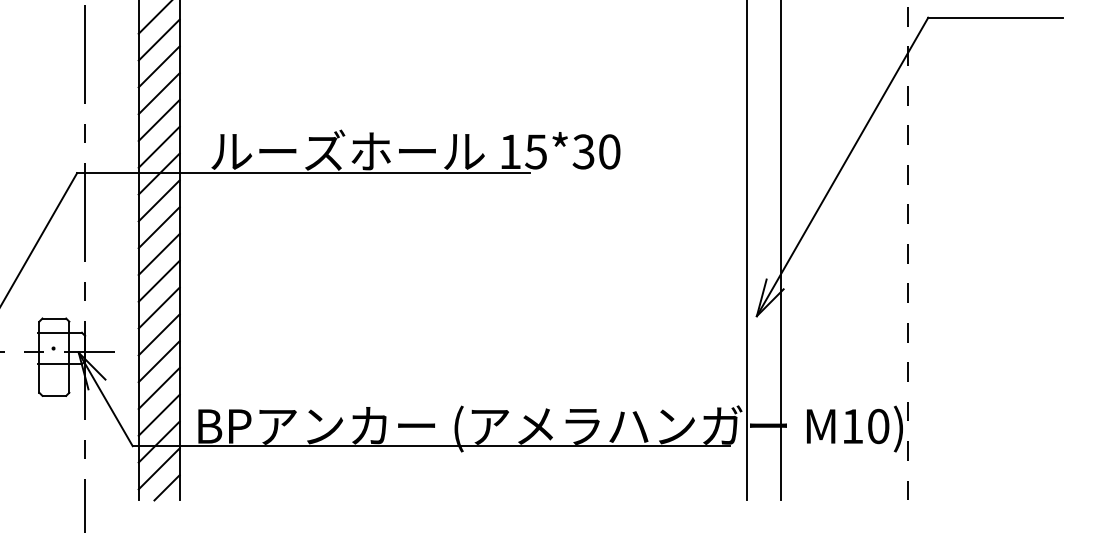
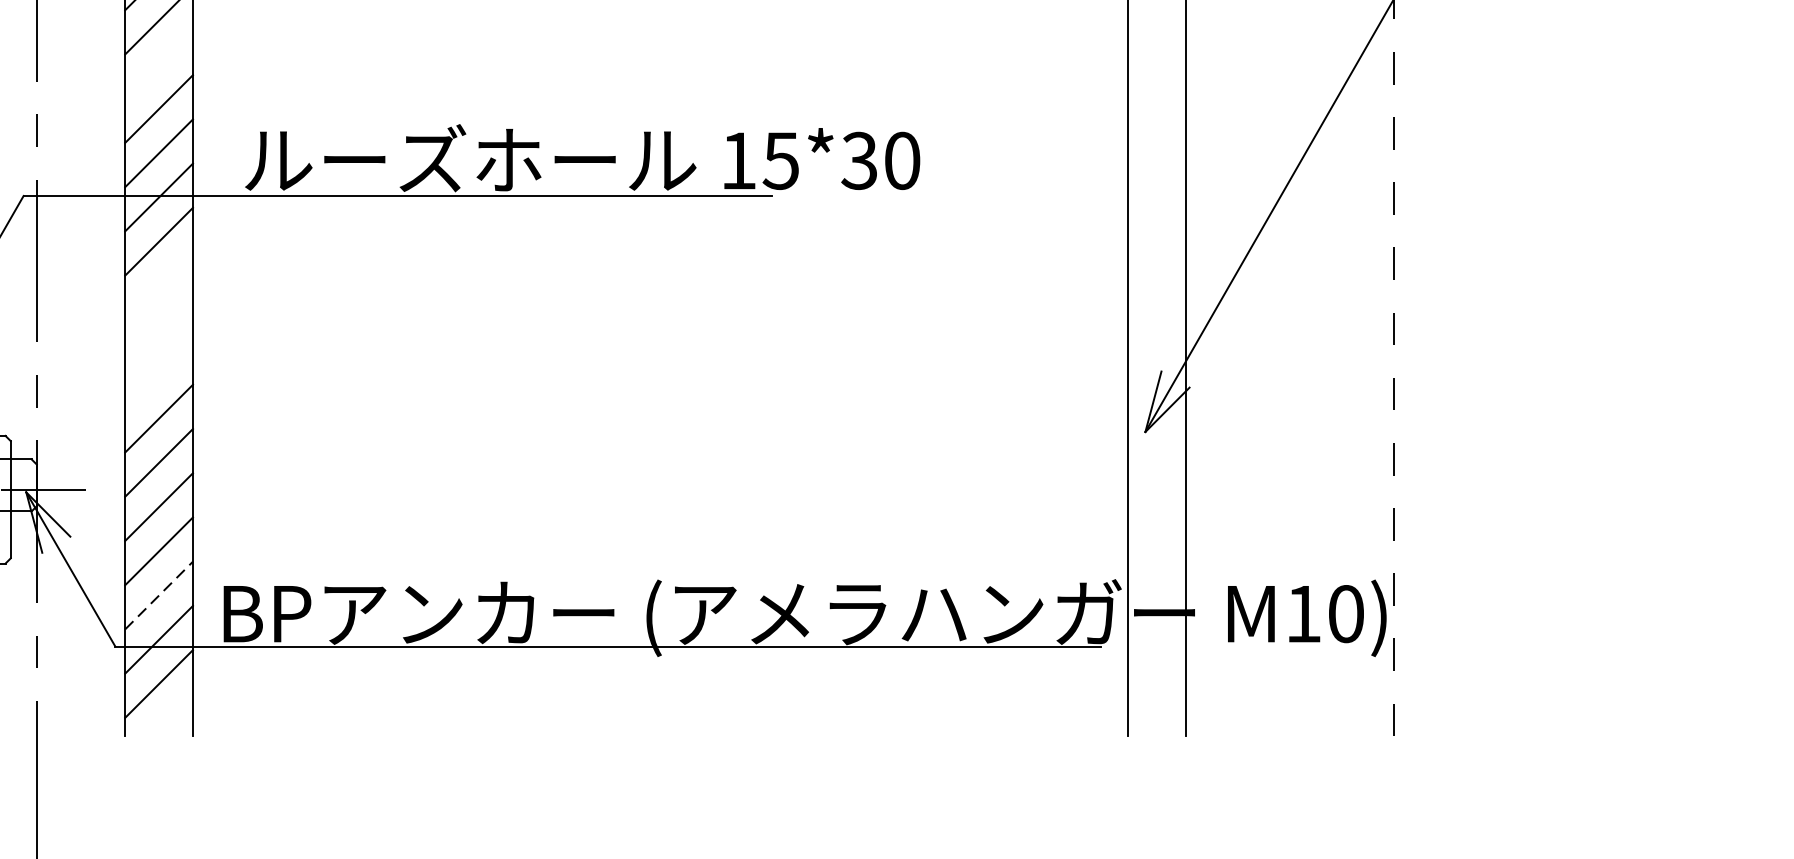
line: (158, 93) -> (157, 64), removed
line: (158, 227) -> (157, 285), removed
line: (158, 254) -> (157, 330), removed
line: (158, 280) -> (157, 373), removed
line: (159, 414) -> (159, 594), solid -> dashed
line: (166, 487) -> (171, 714), removed

